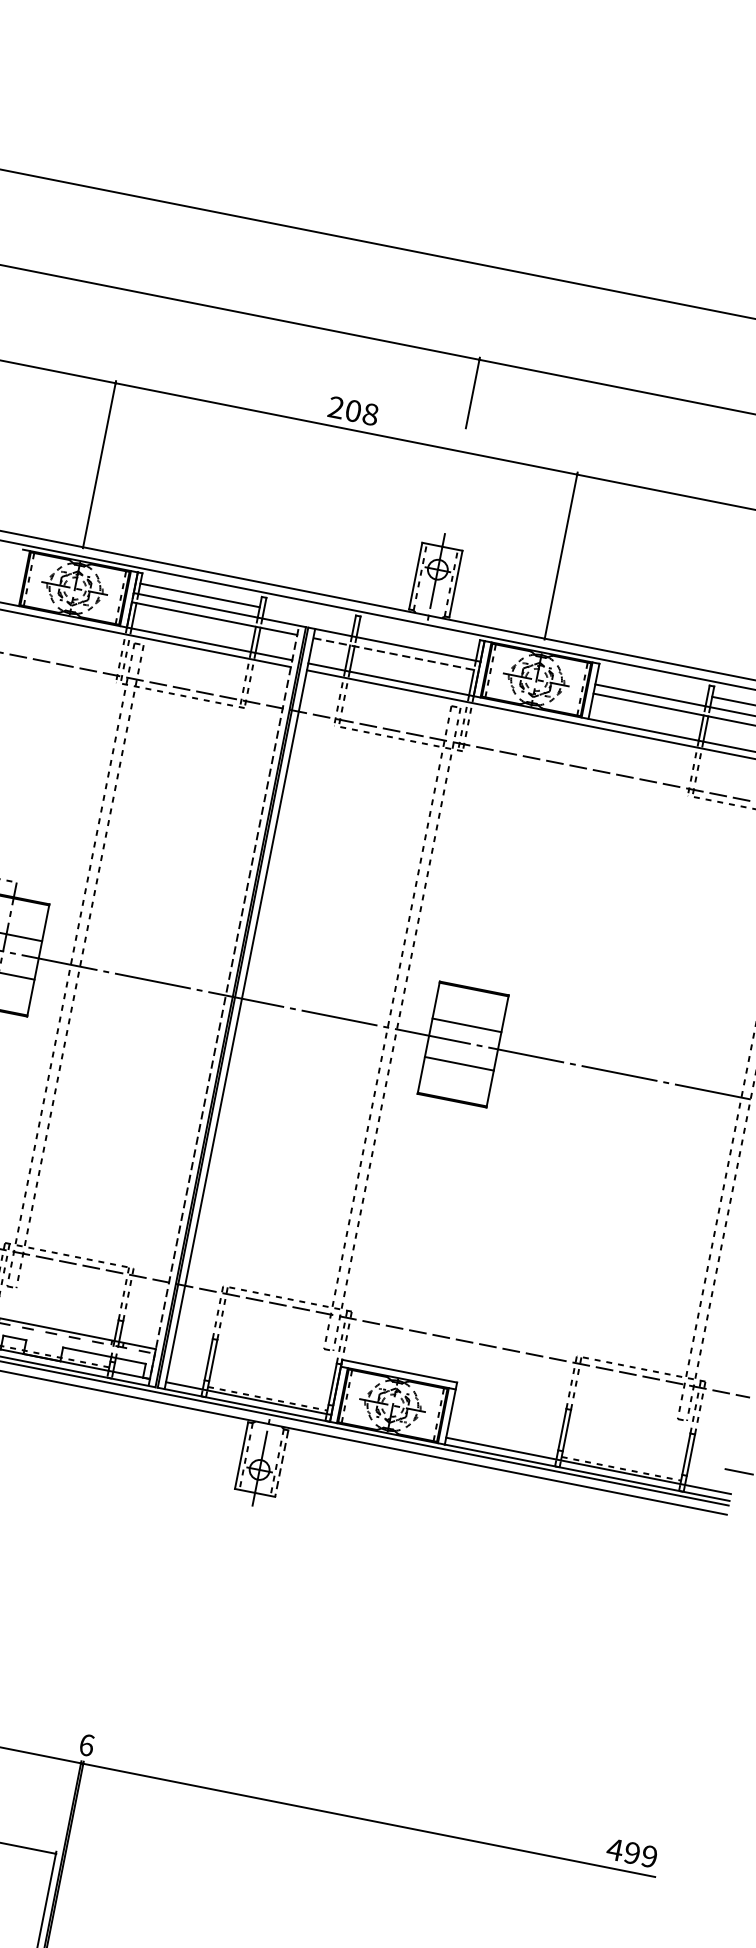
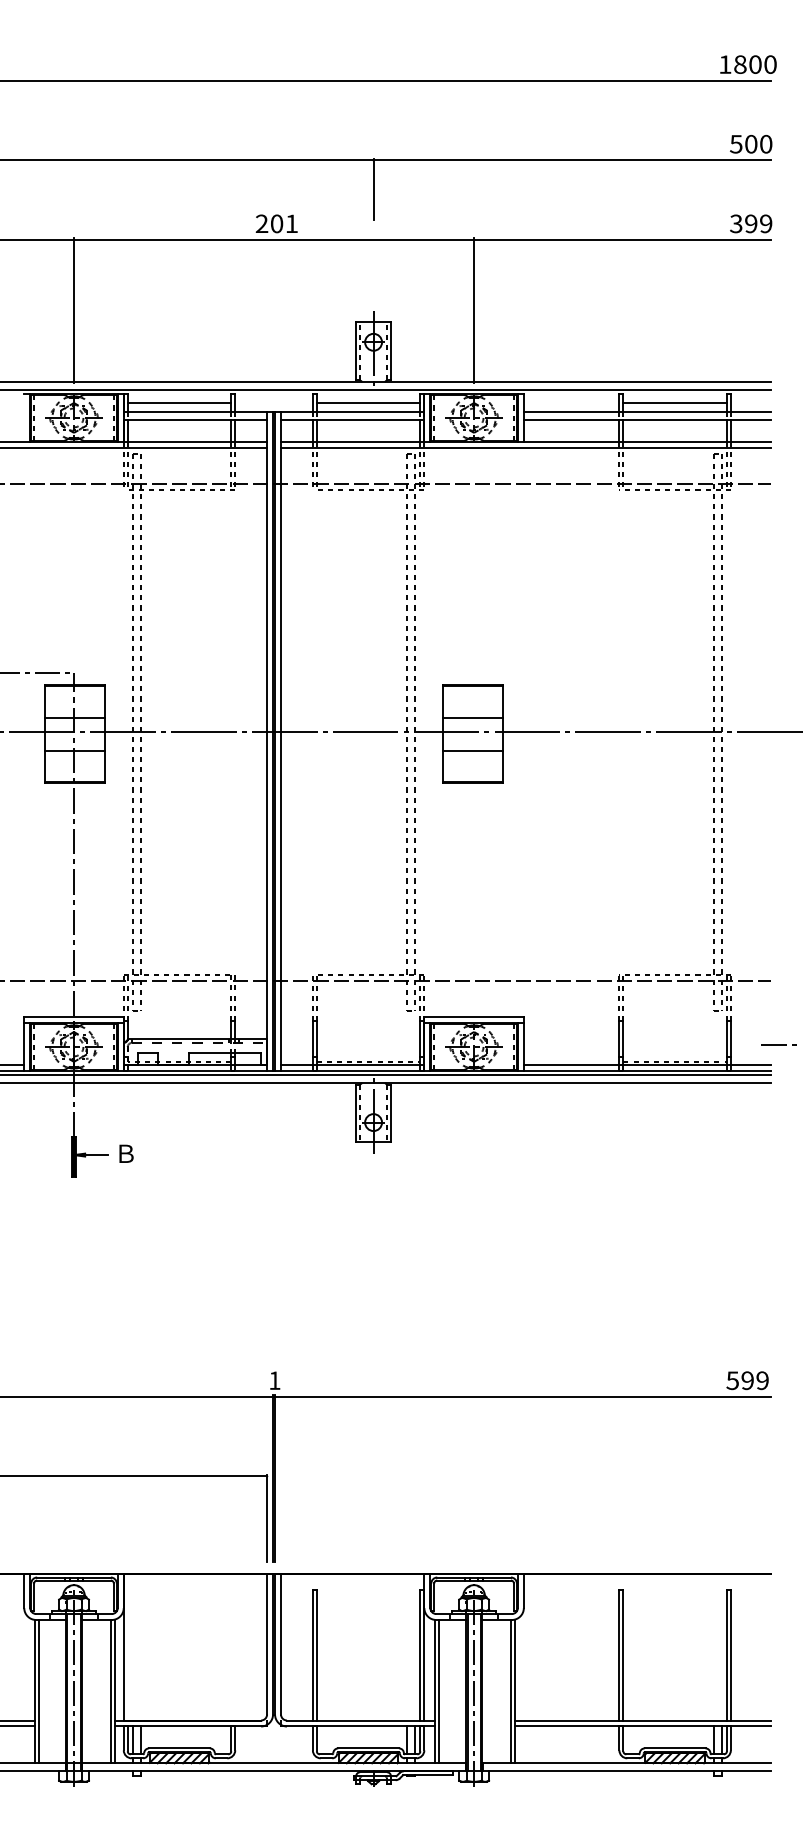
text: (370, 413) -> (291, 223), 208 -> 201
line: (418, 639) -> (368, 403), added
line: (395, 653) -> (352, 419), dashed -> solid
line: (224, 1004) -> (267, 740), dashed -> solid
line: (282, 1463) -> (391, 1113), dashed -> solid
text: (86, 1744) -> (274, 1380), 6 -> 1
text: (614, 1849) -> (732, 1380), 499 -> 599

